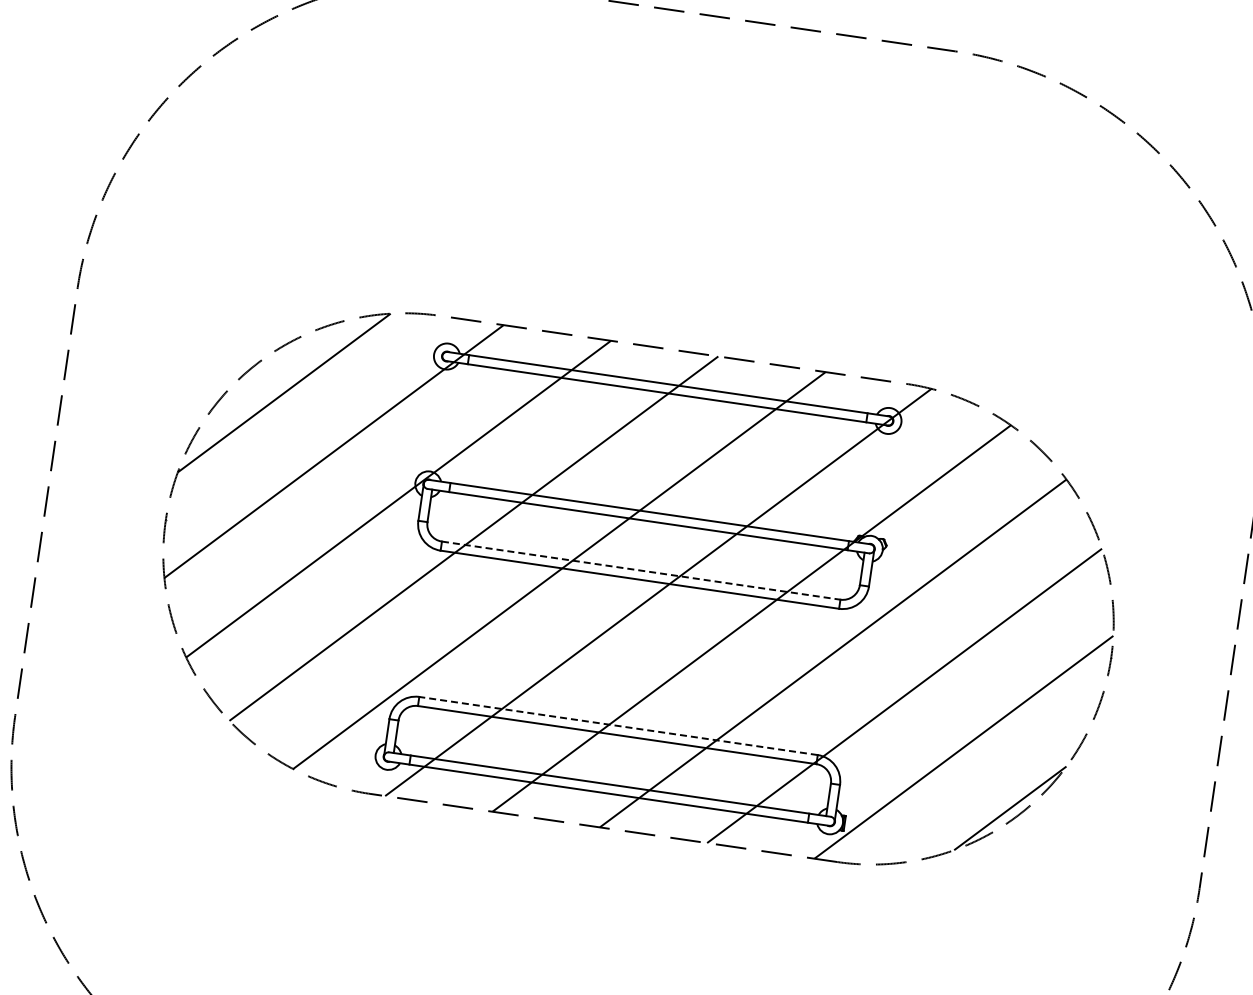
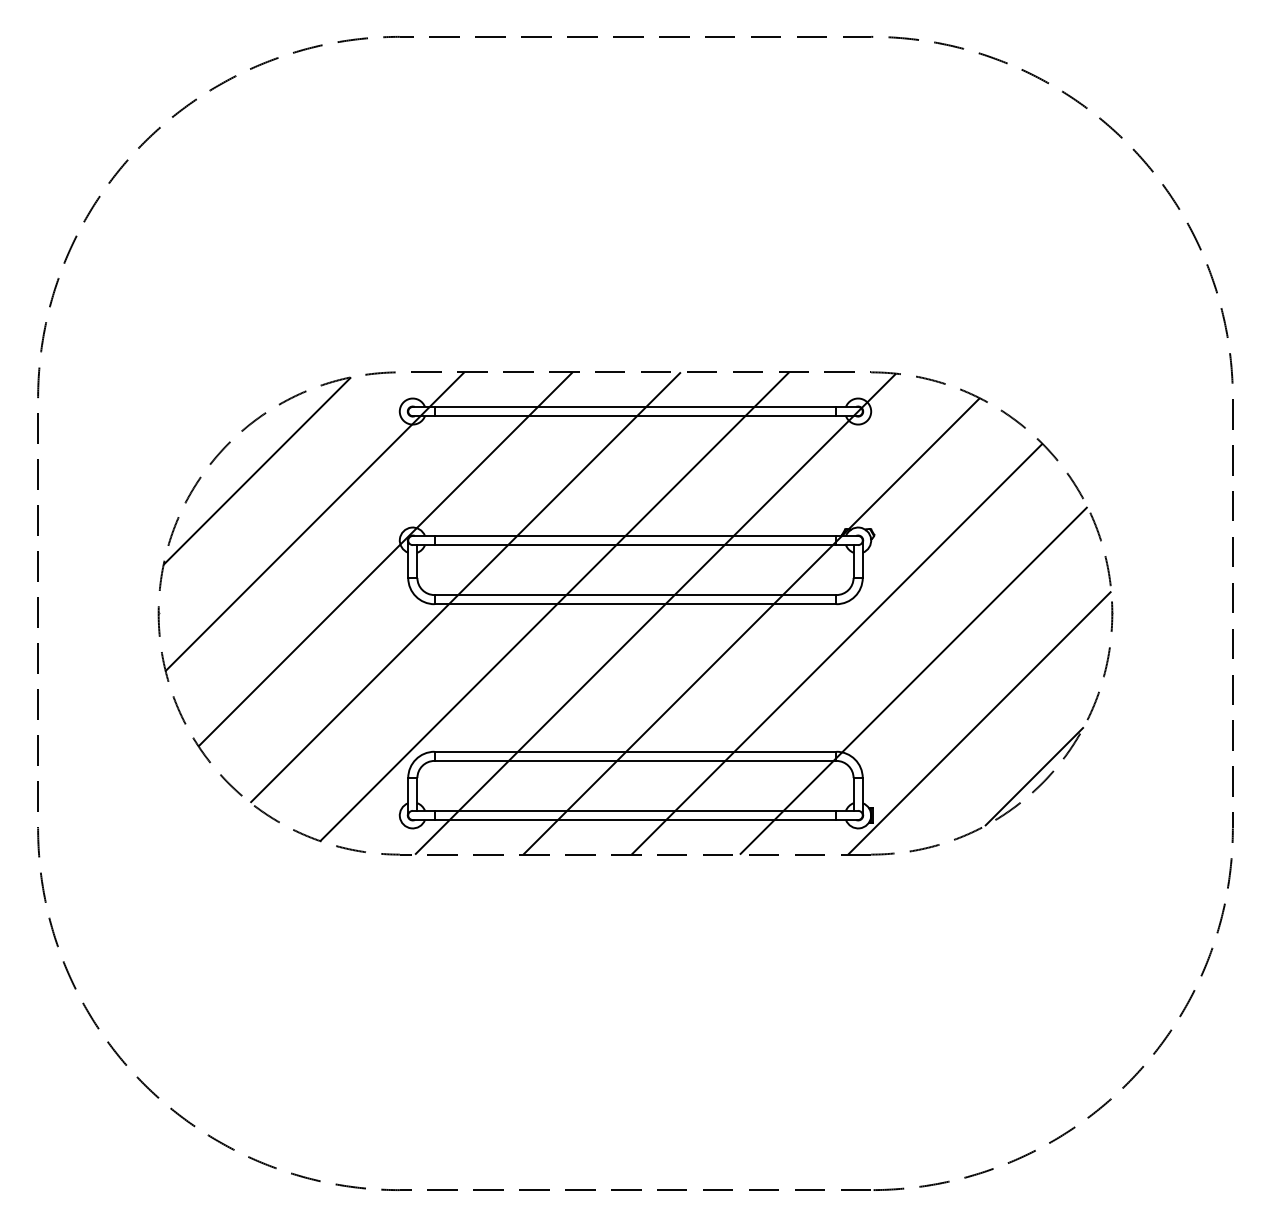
line: (641, 571) -> (635, 595), dashed -> solid
line: (618, 725) -> (635, 751), dashed -> solid

